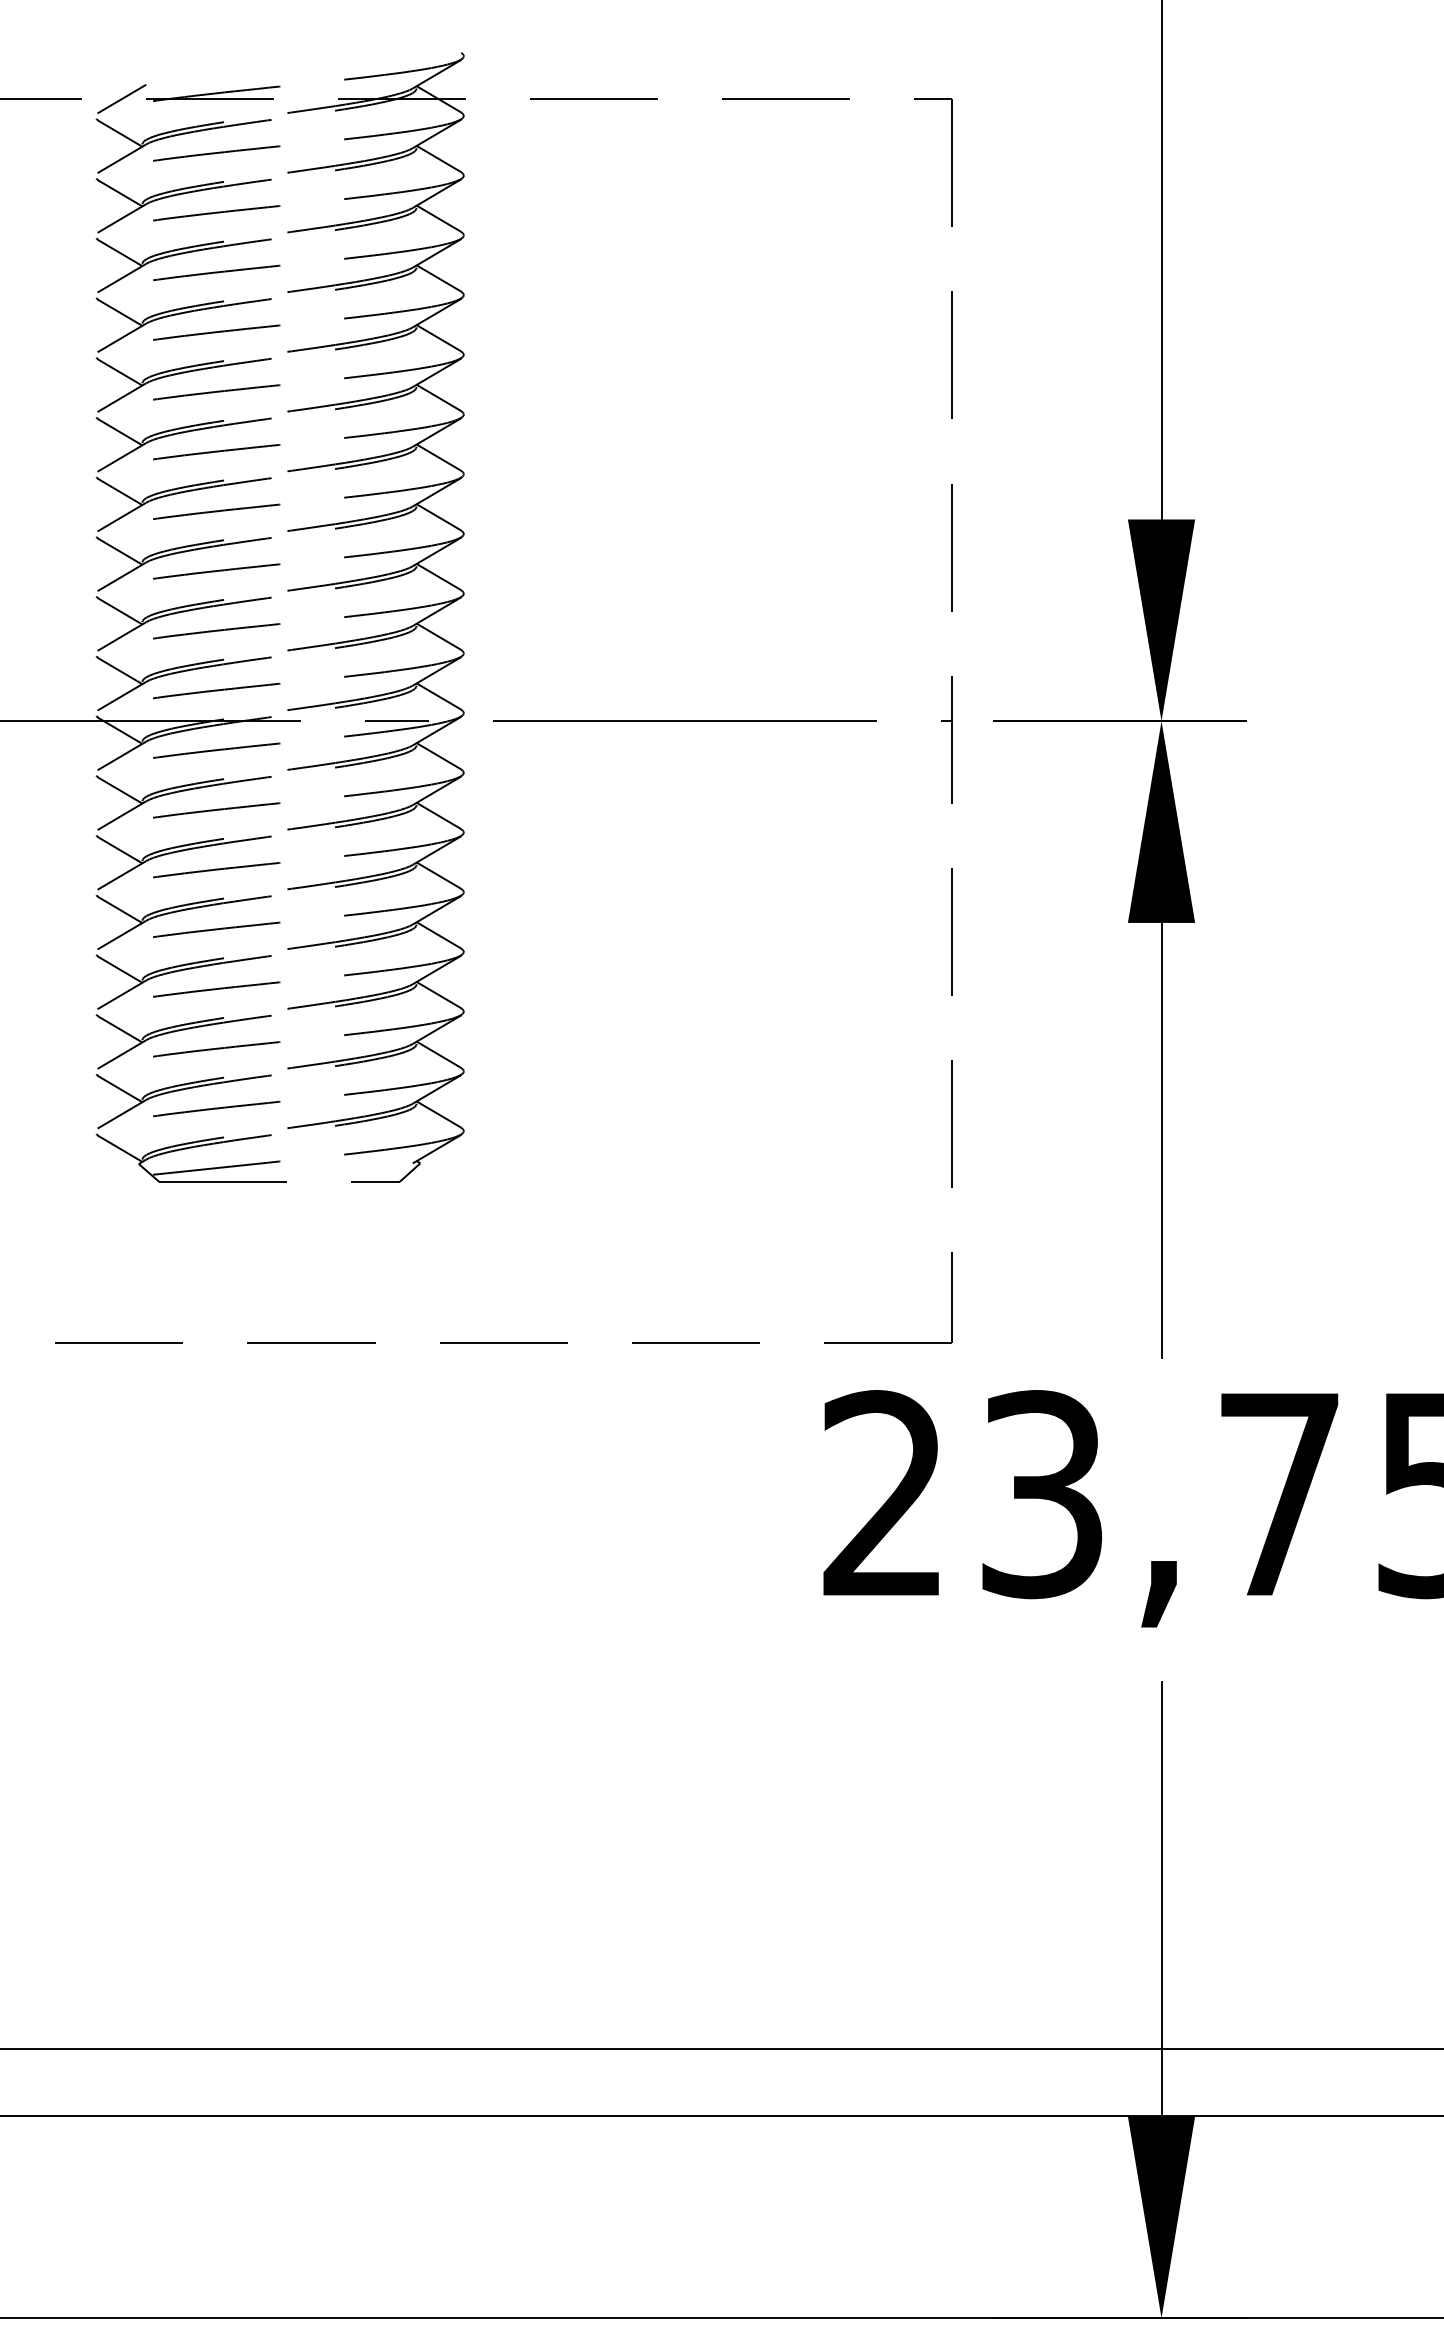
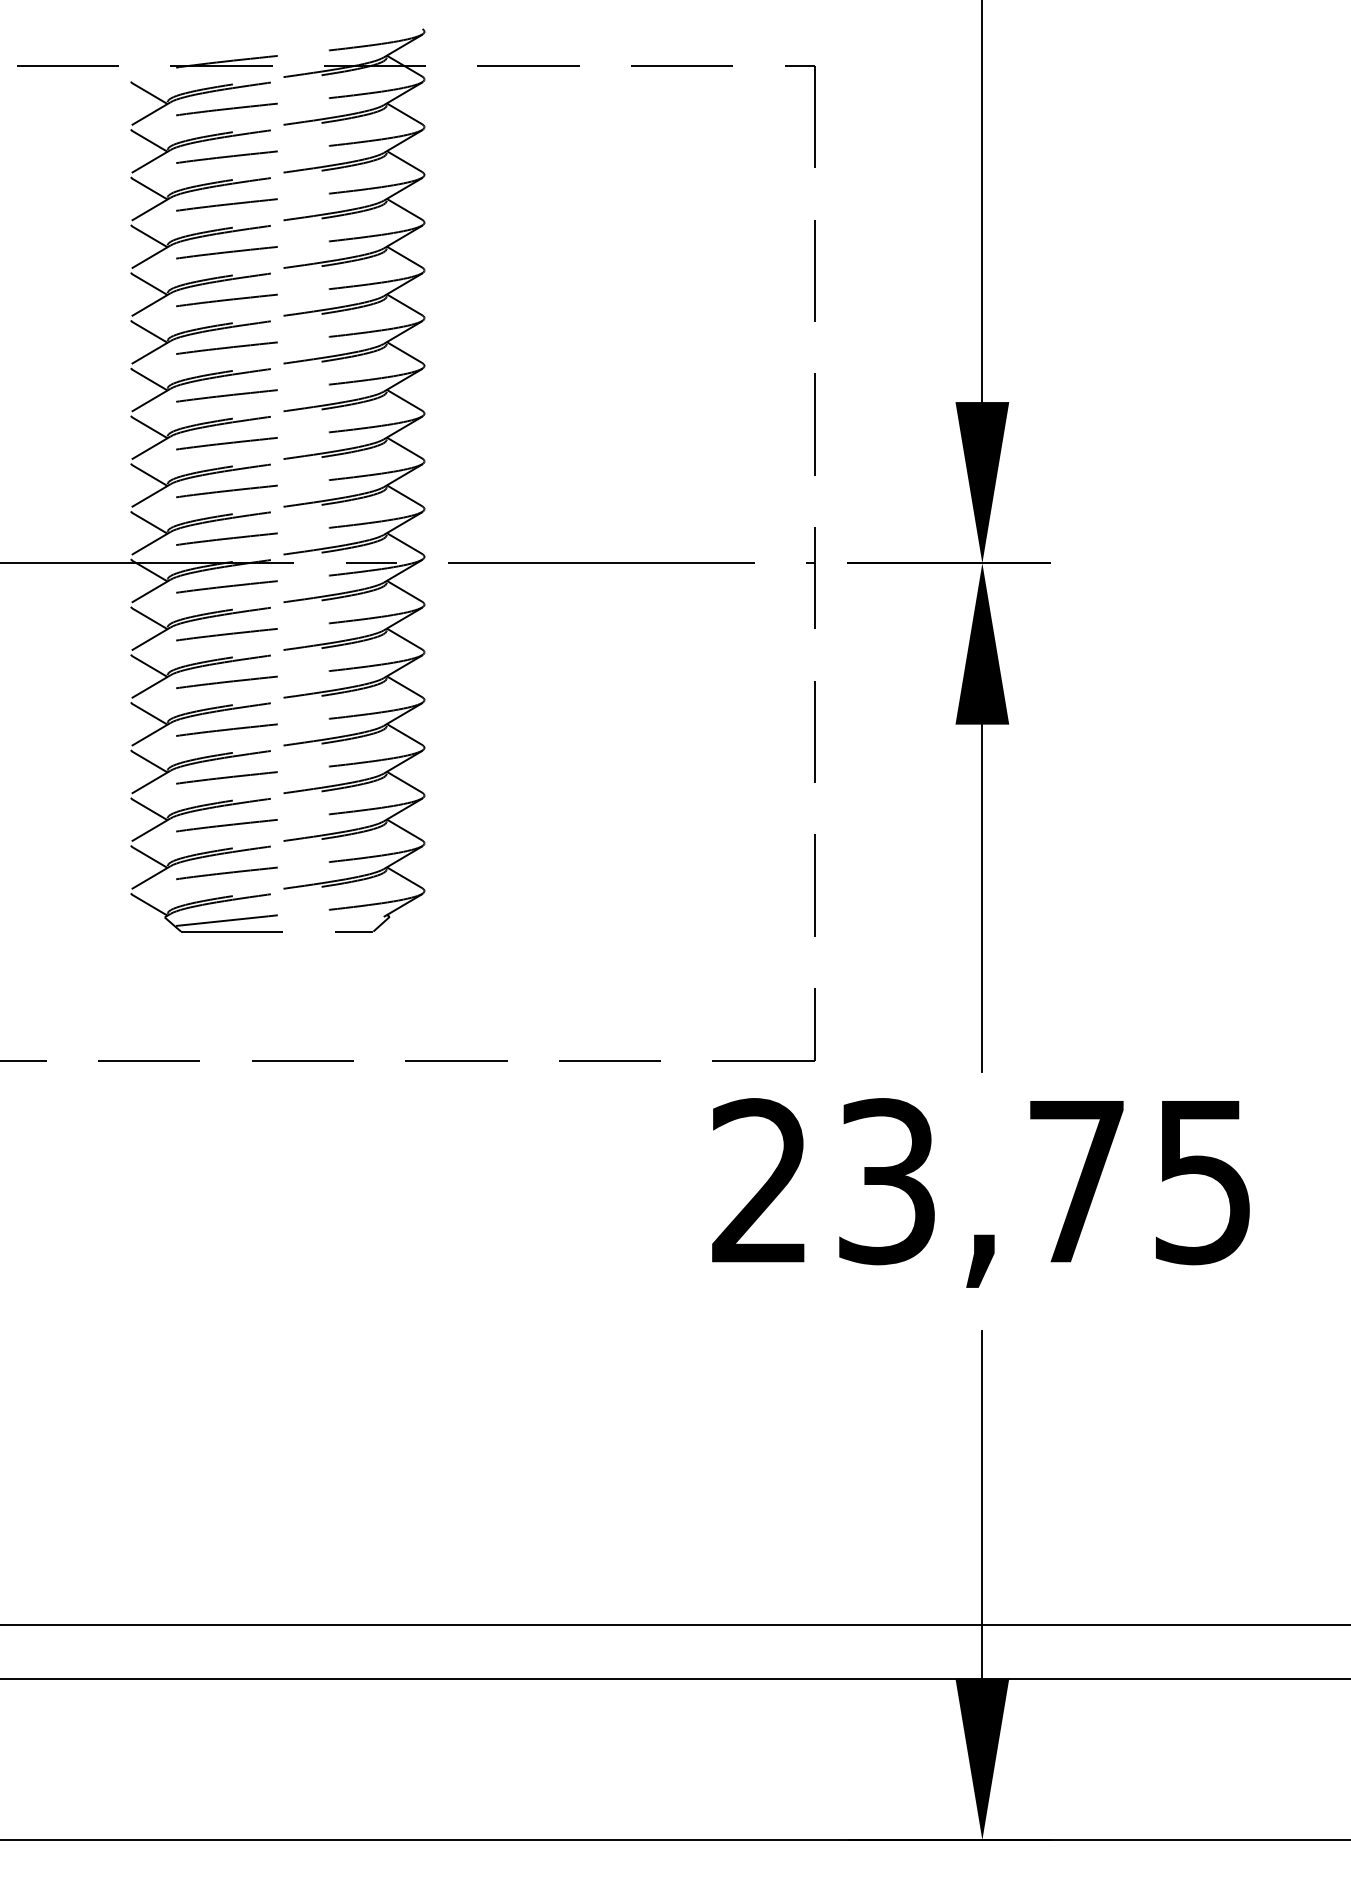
line: (121, 98) -> (150, 65), removed

